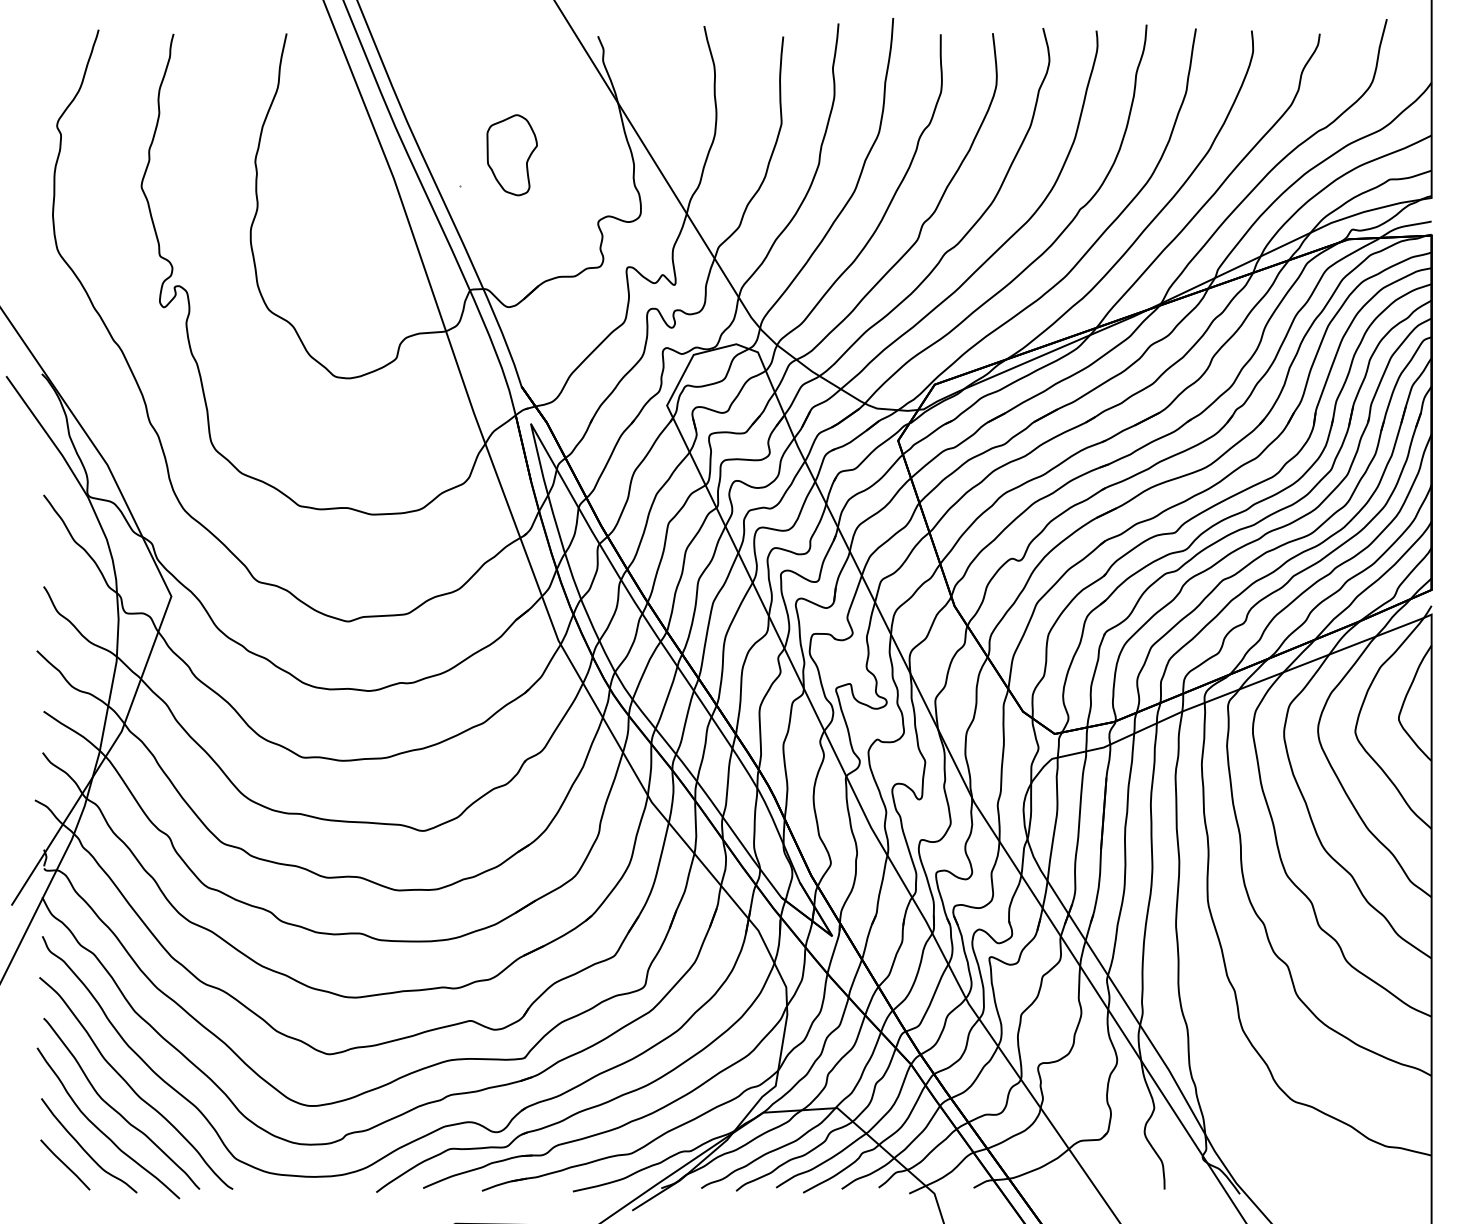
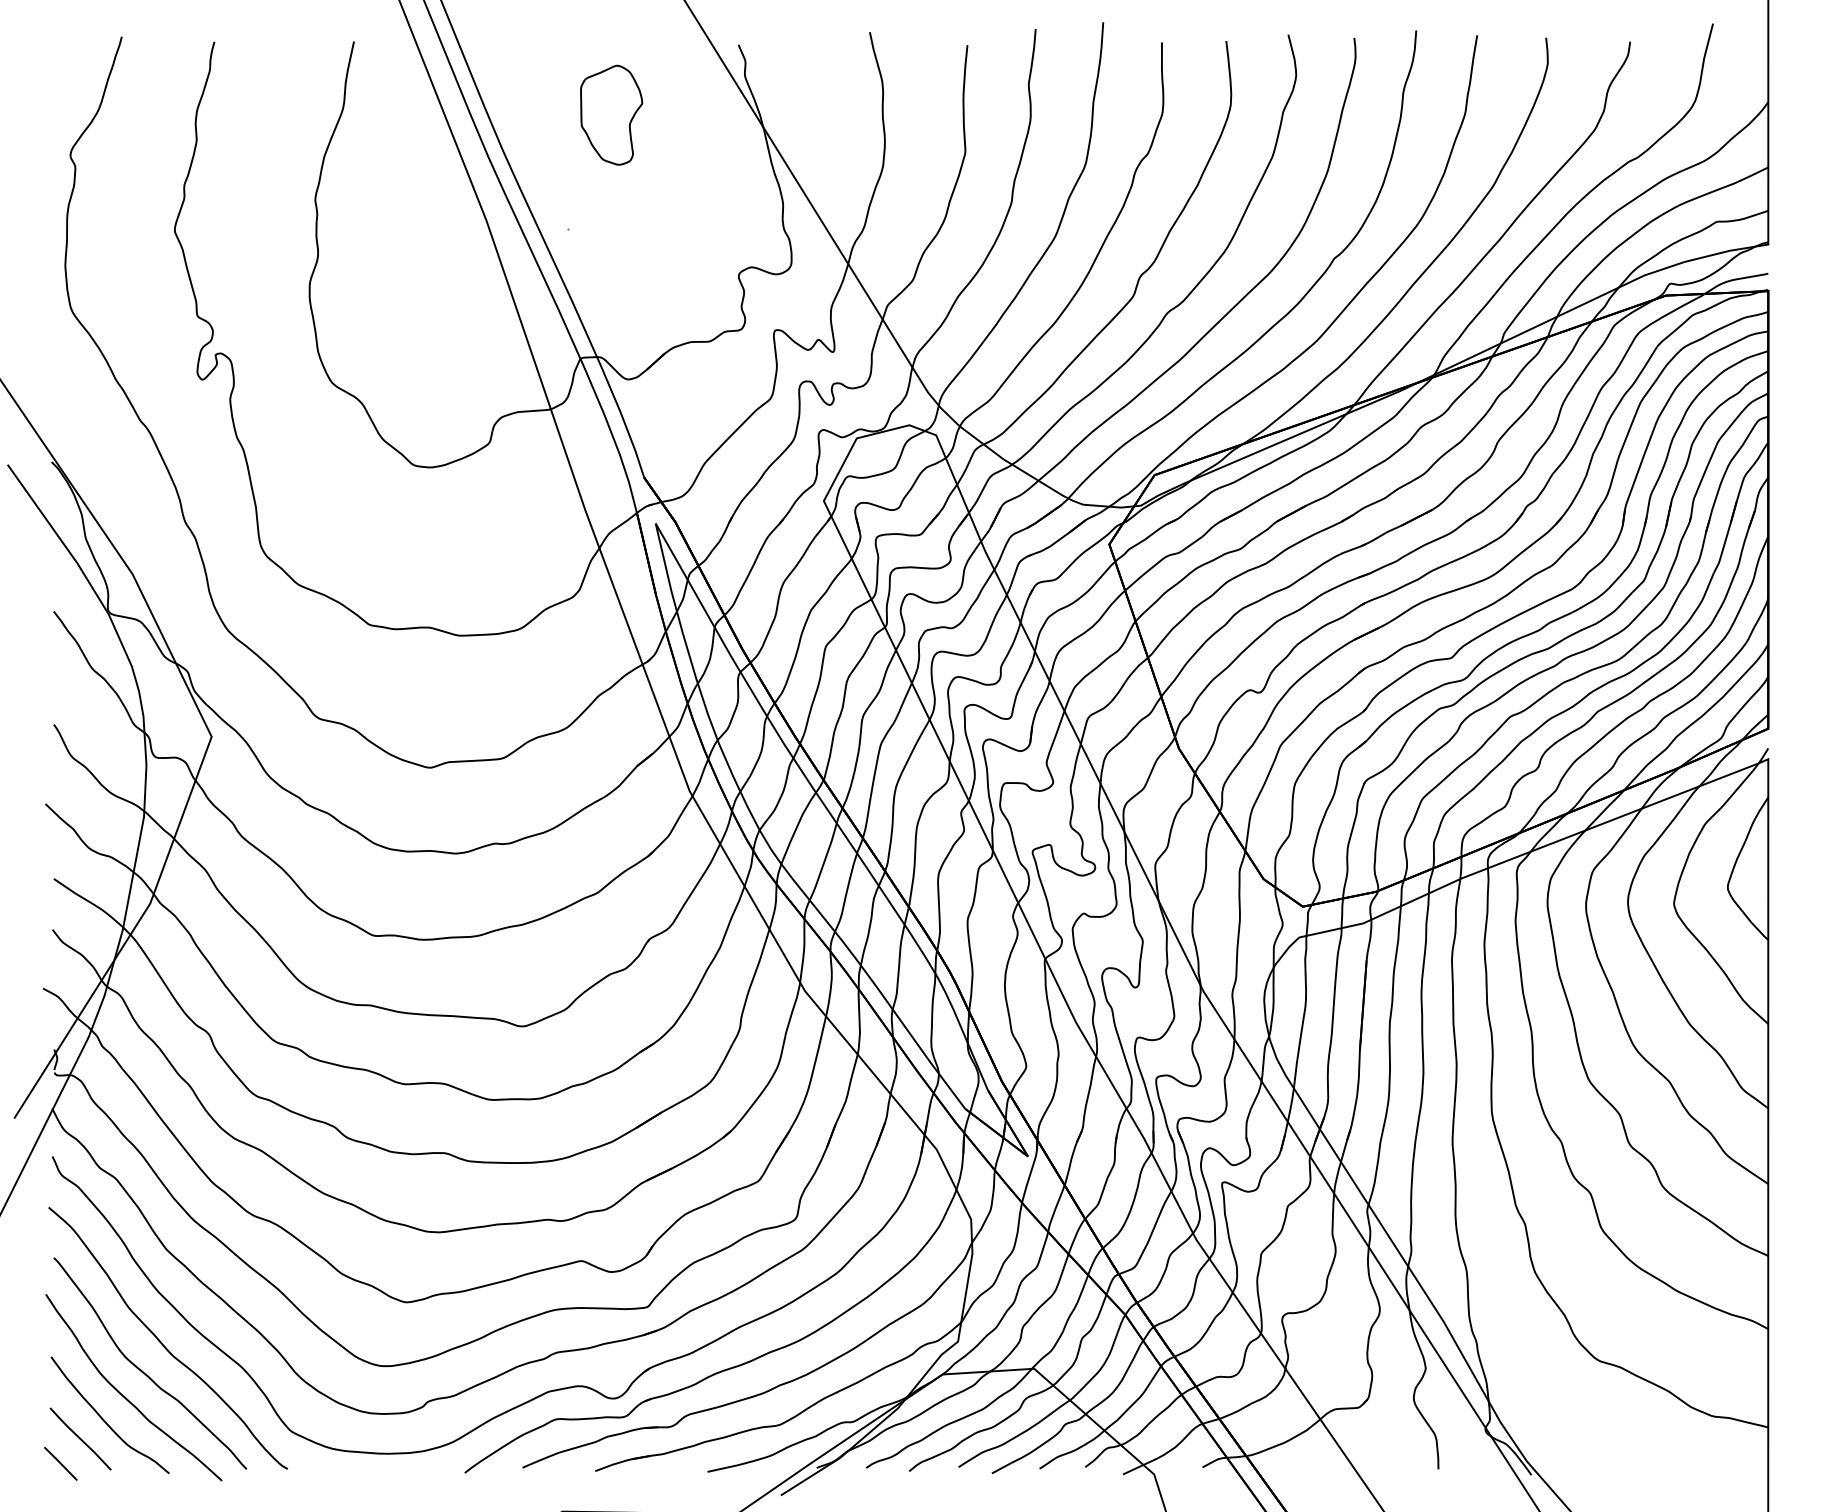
part: (511, 155) -> (610, 115), moved
line: (48, 1184) -> (59, 1463), added

